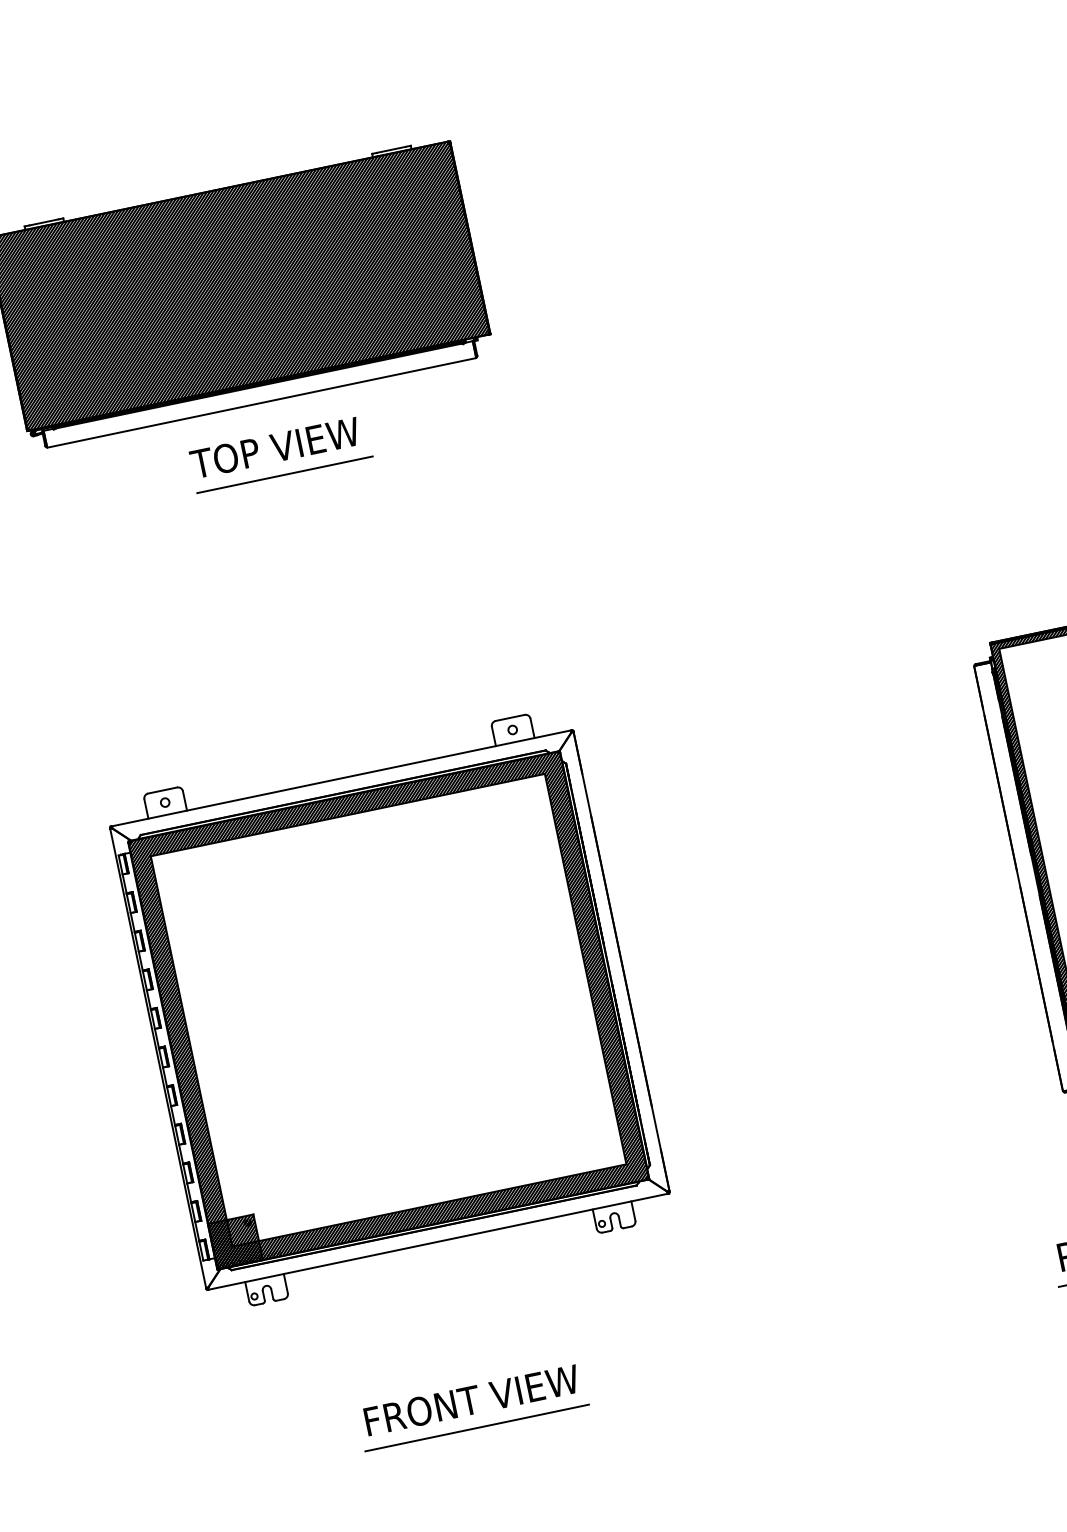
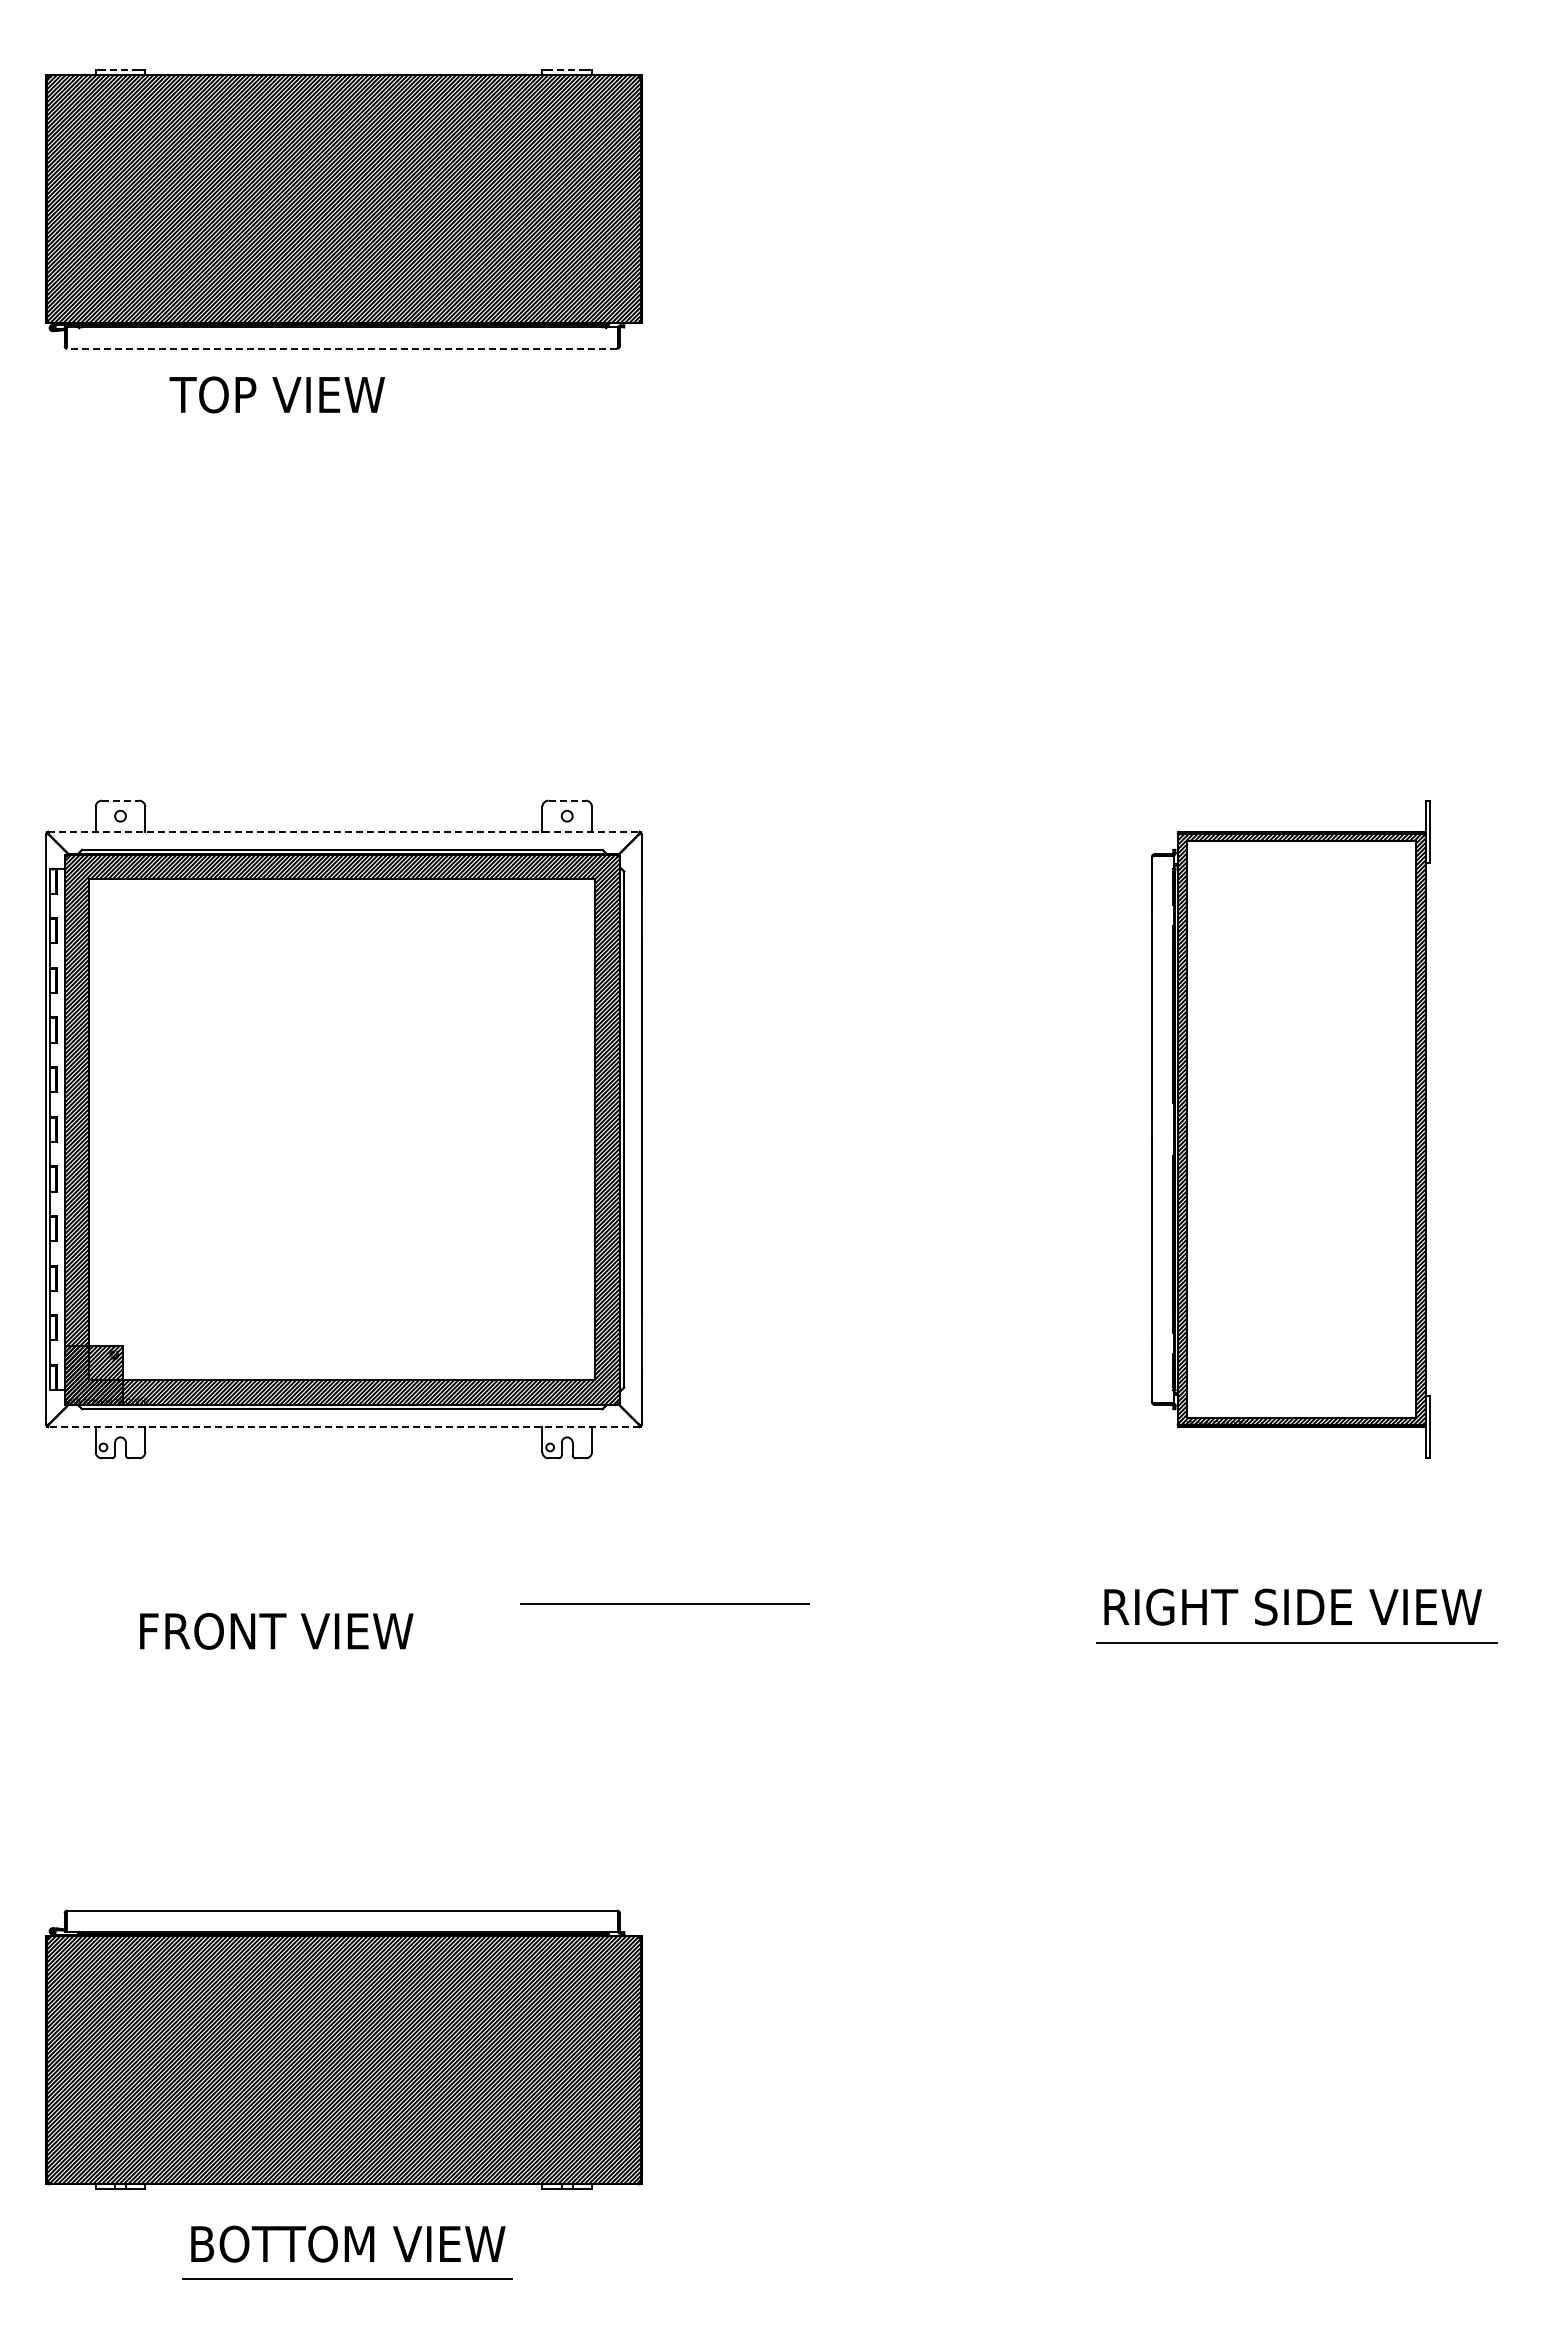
line: (391, 149) -> (567, 70), solid -> dashed
line: (43, 222) -> (120, 70), solid -> dashed
line: (261, 402) -> (341, 348), solid -> dashed
text: (274, 447) -> (276, 394), moved
line: (285, 474) -> (352, 443), removed
line: (510, 717) -> (567, 800), solid -> dashed
line: (341, 778) -> (343, 831), solid -> dashed
line: (162, 790) -> (120, 800), solid -> dashed
line: (438, 1241) -> (343, 1427), solid -> dashed
text: (471, 1399) -> (276, 1630), moved
line: (476, 1427) -> (664, 1603), moved

